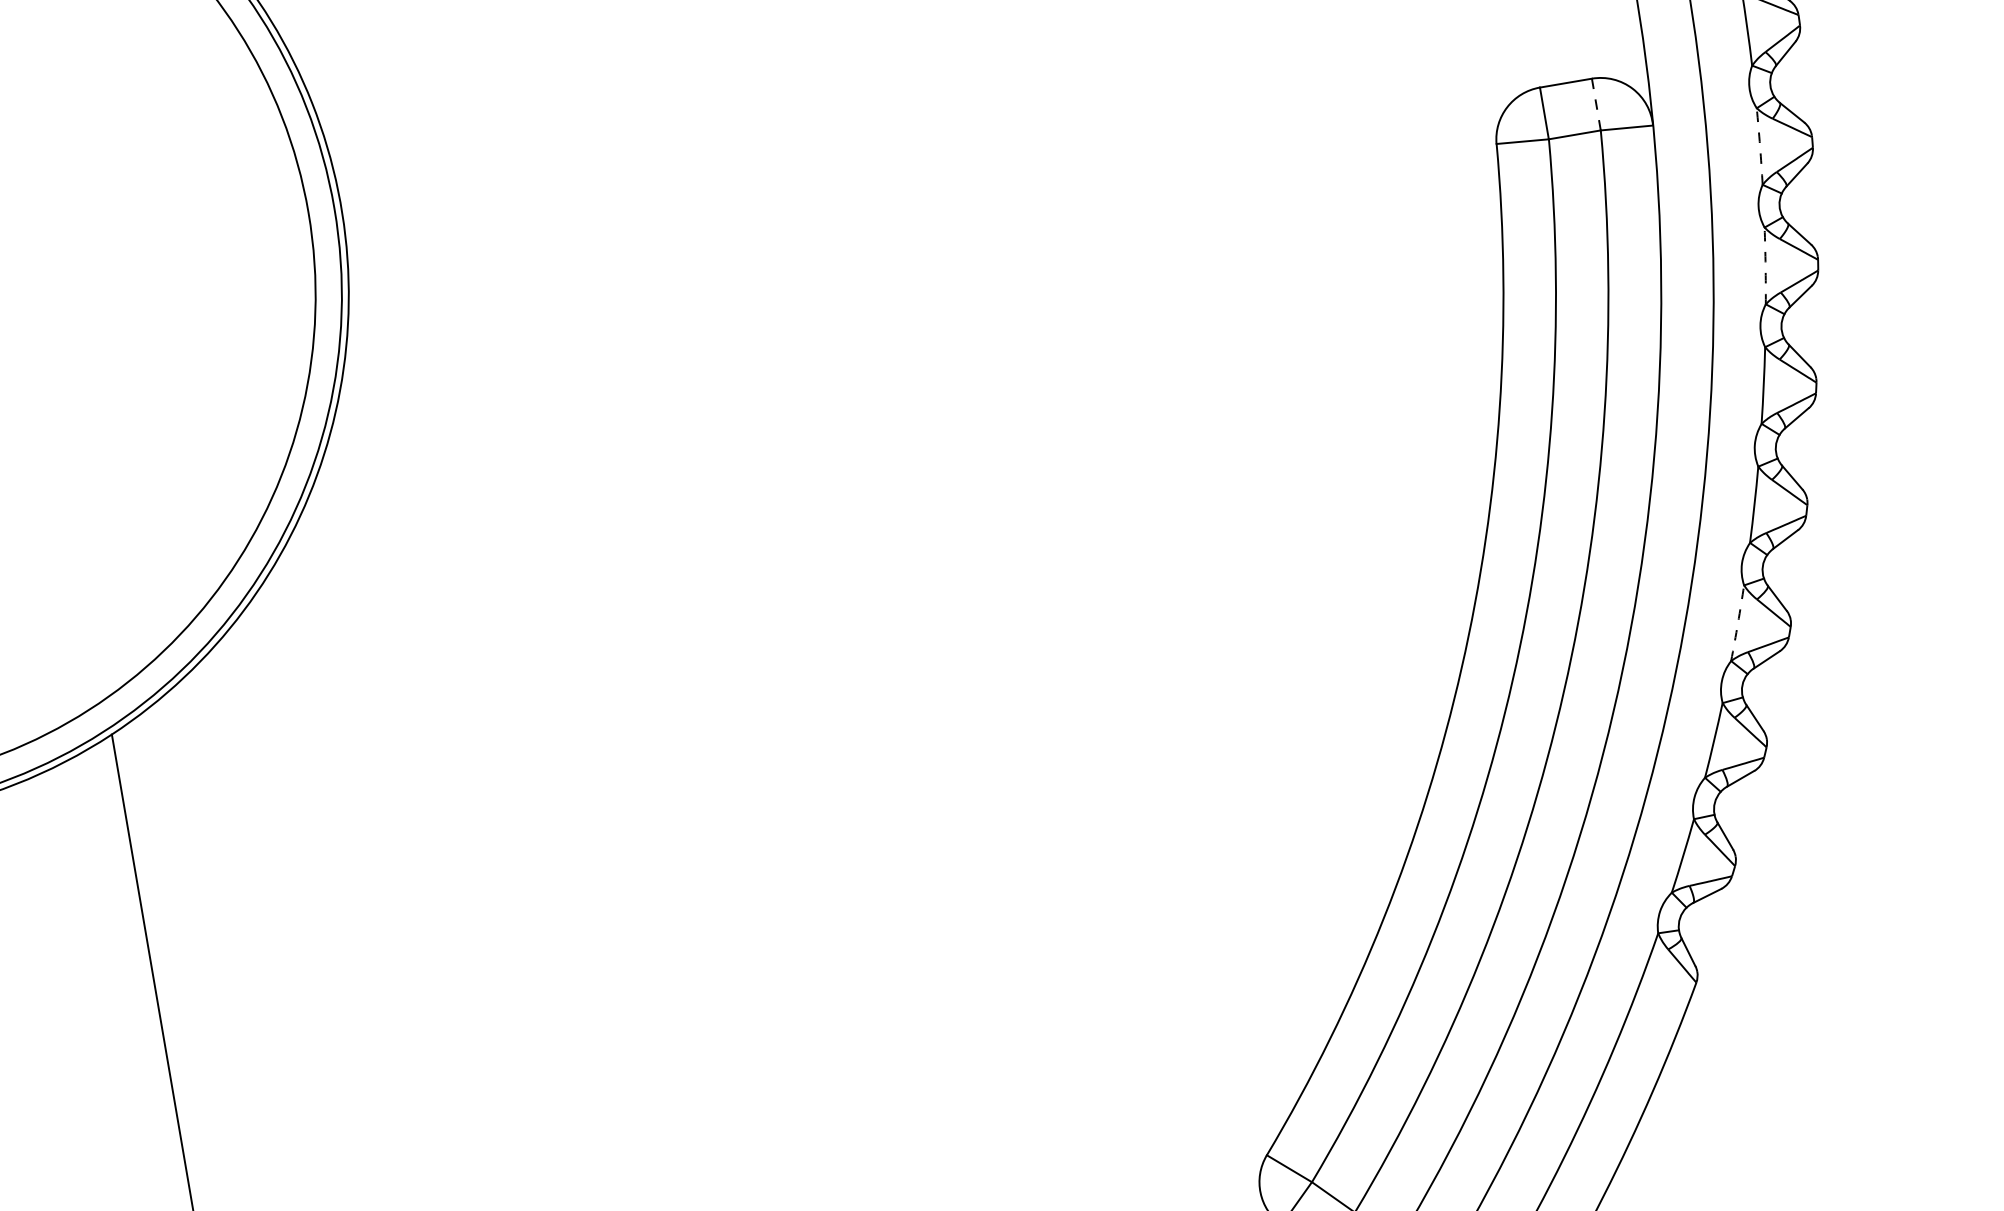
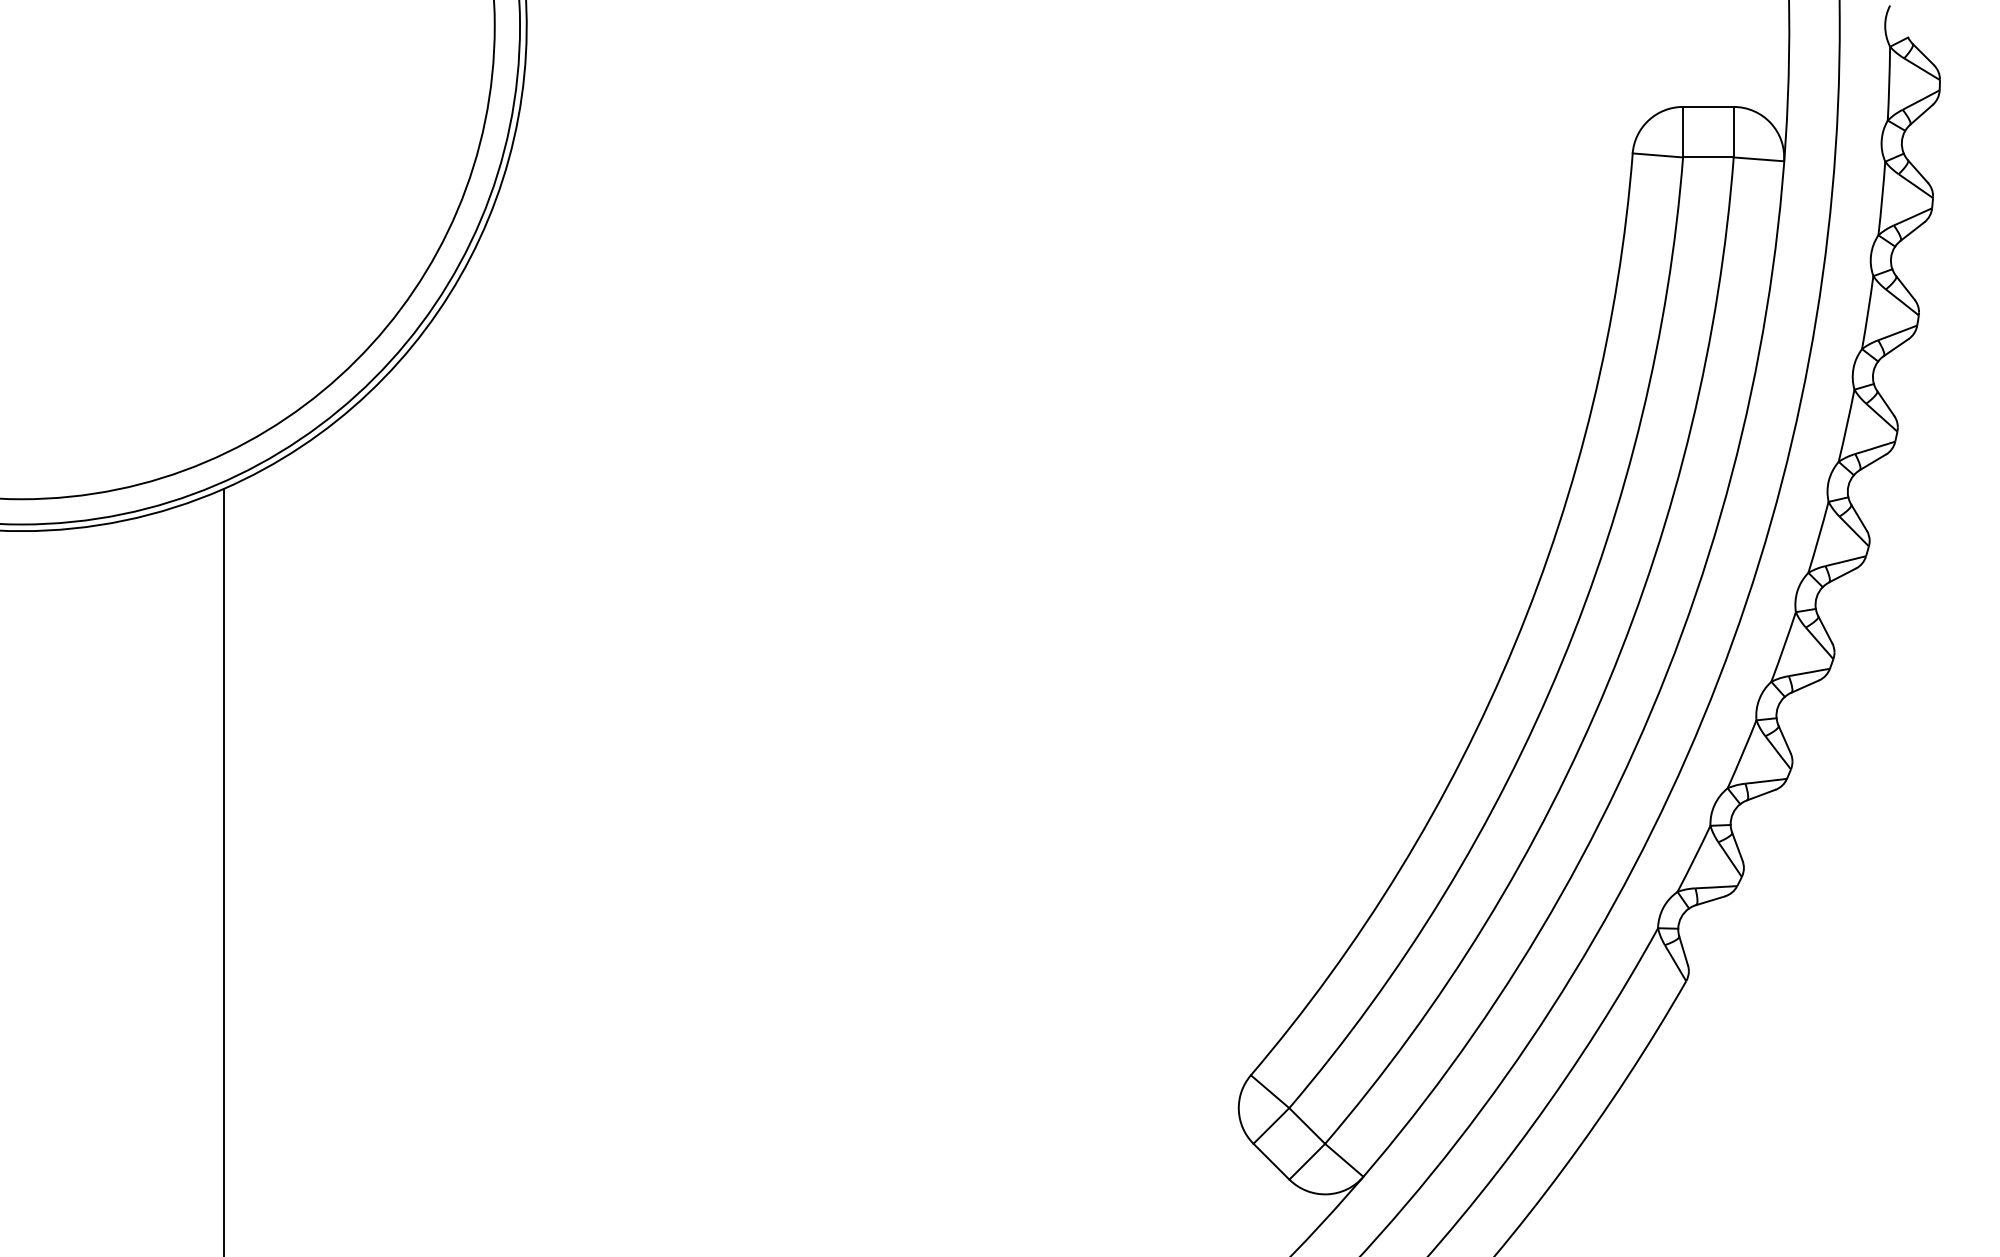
line: (1596, 103) -> (1733, 131), dashed -> solid
arc: (1760, 146) -> (1882, 198), dashed -> solid
arc: (1766, 265) -> (1868, 312), dashed -> solid
arc: (1737, 623) -> (1783, 647), dashed -> solid

